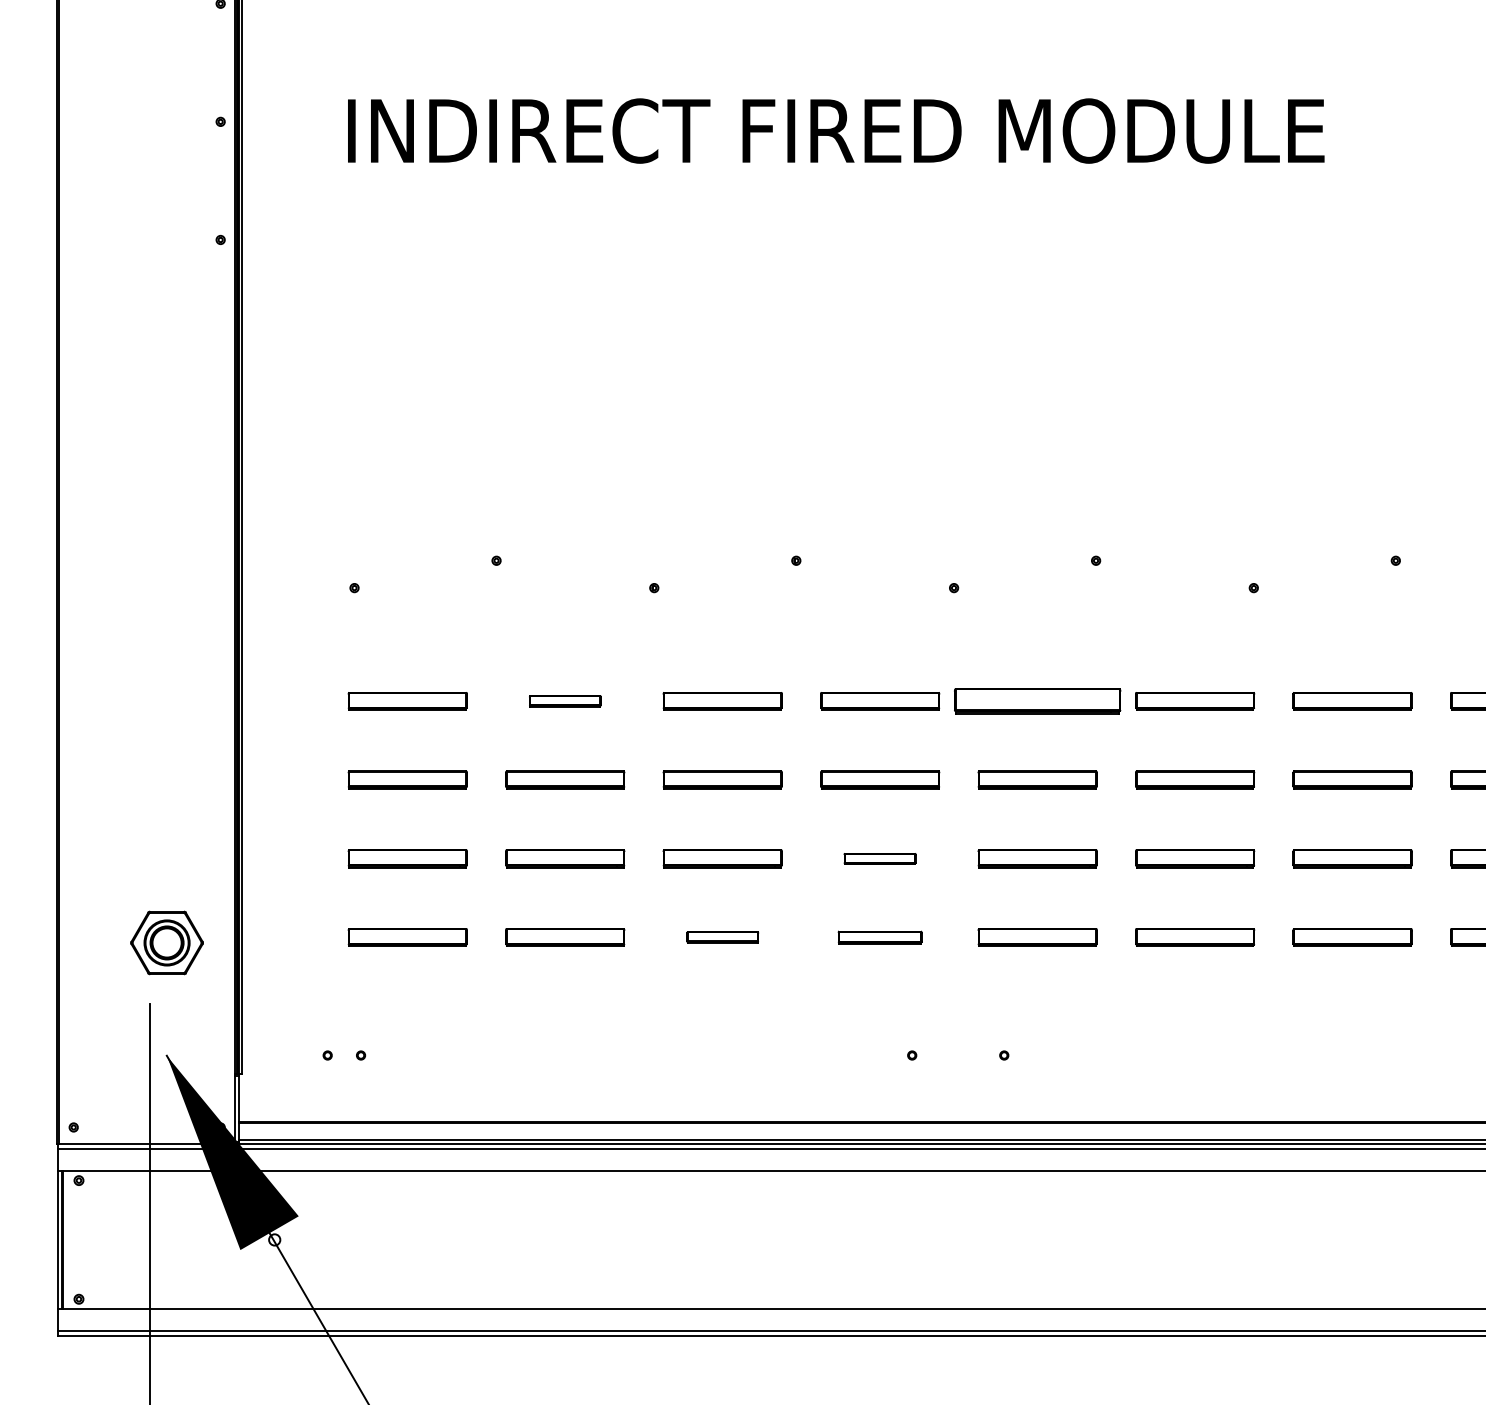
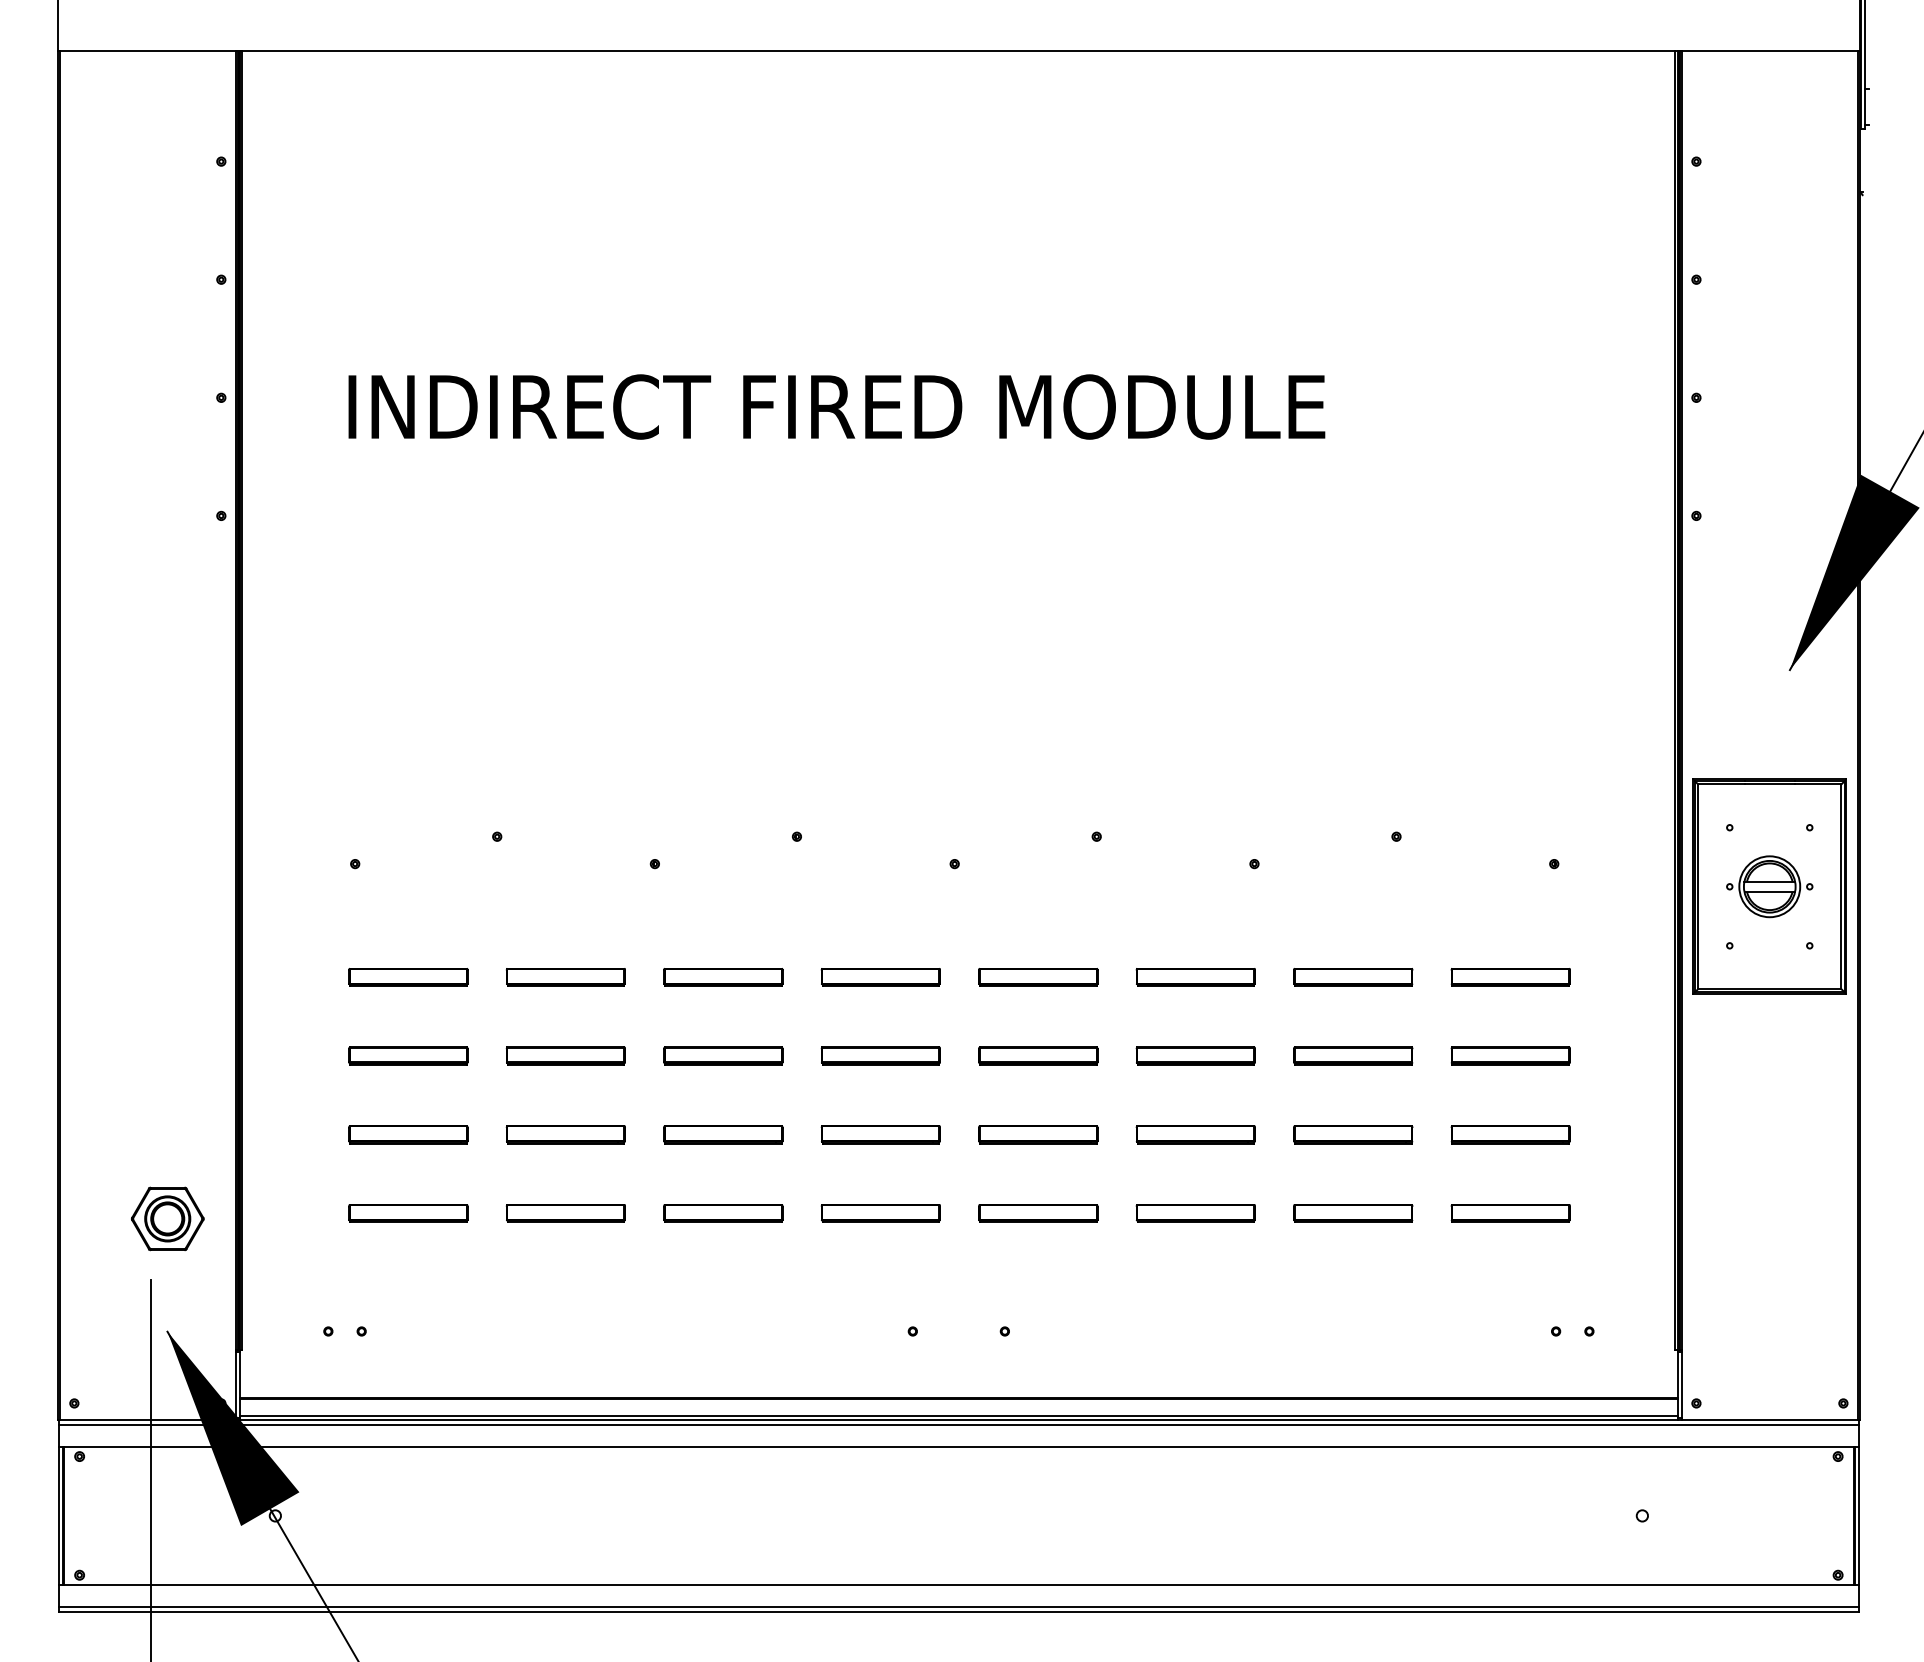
part: (564, 701) -> (565, 977), size x1.67
part: (1037, 701) -> (1038, 977), size x0.71
part: (879, 858) -> (880, 1134), size x1.67
part: (722, 937) -> (723, 1213), size x1.67
part: (879, 937) -> (880, 1213), size x1.43

